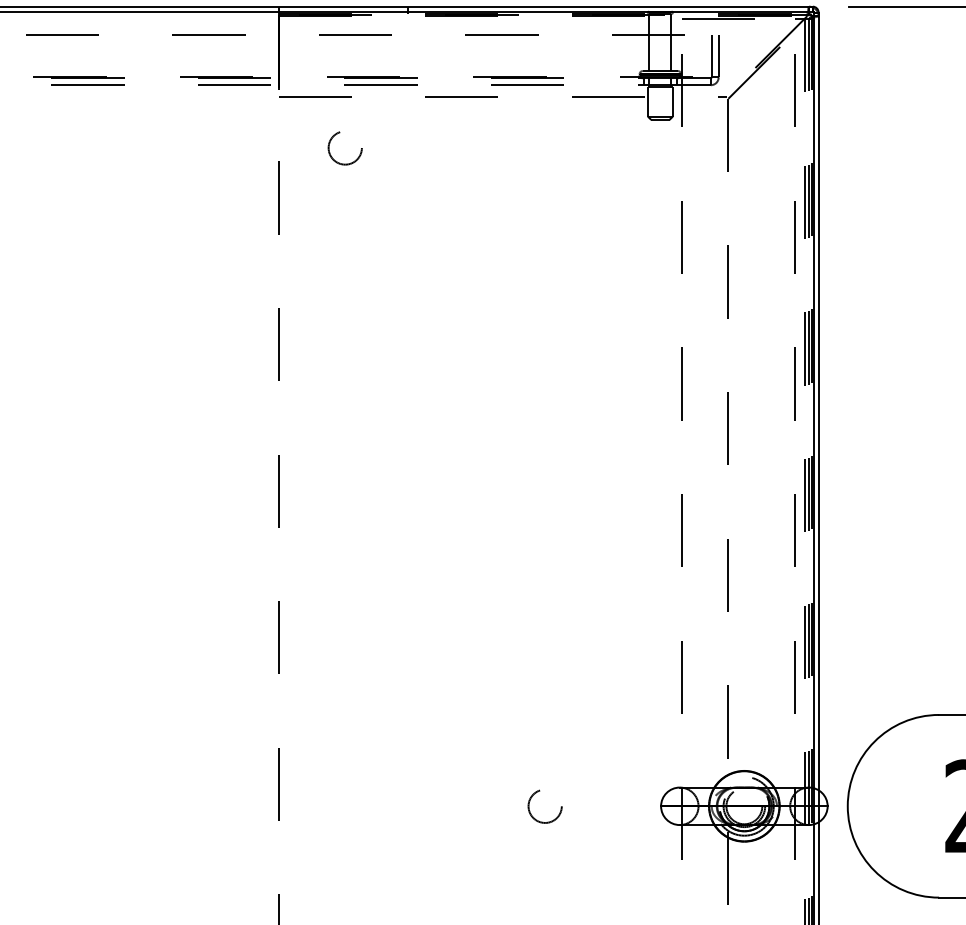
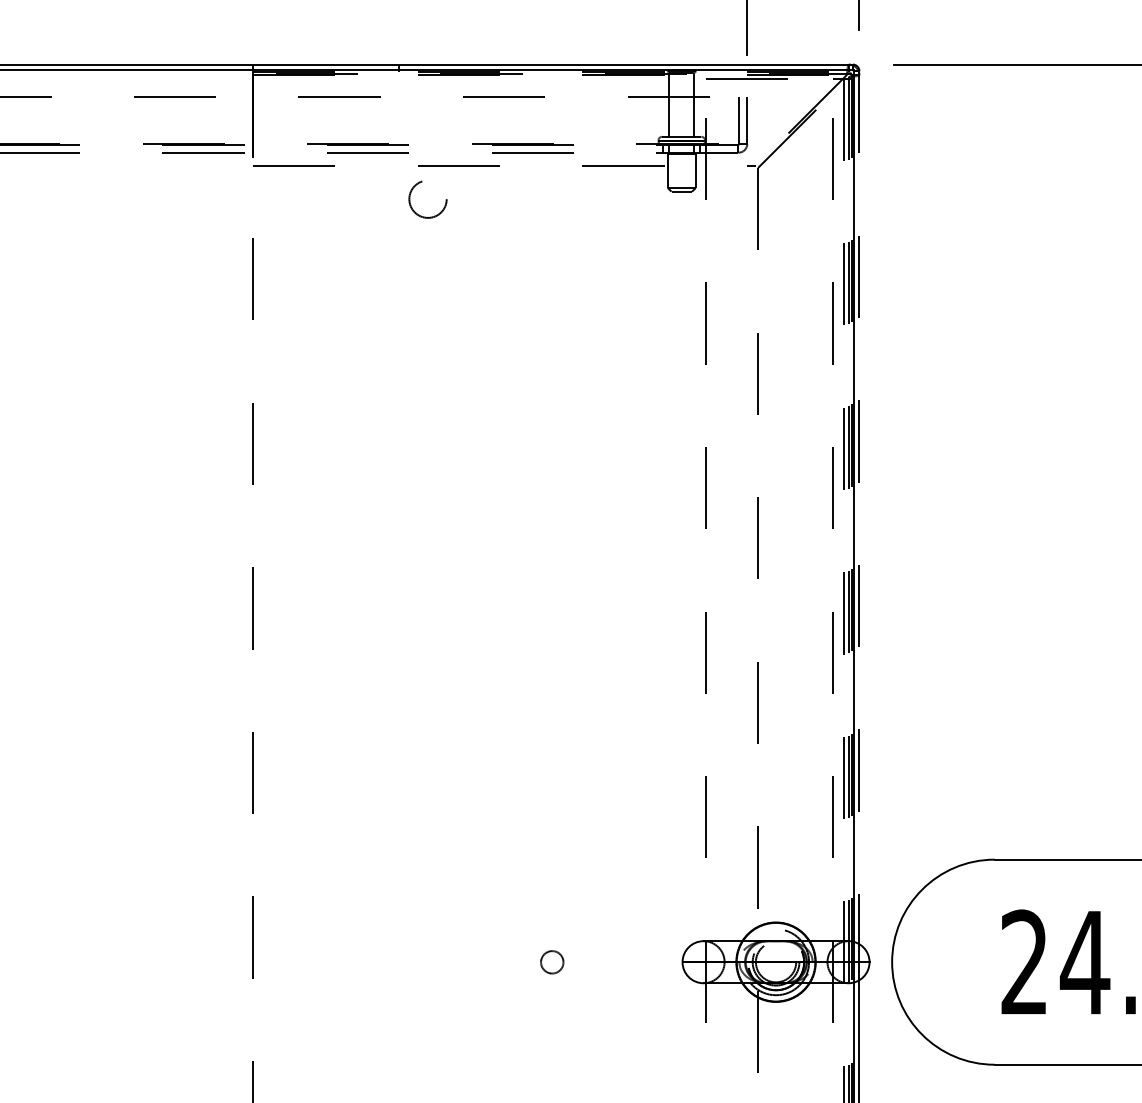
circle: (344, 148) -> (427, 199), moved
line: (818, 401) -> (859, 507), solid -> dashed
circle: (544, 806) -> (551, 962), size x0.6

